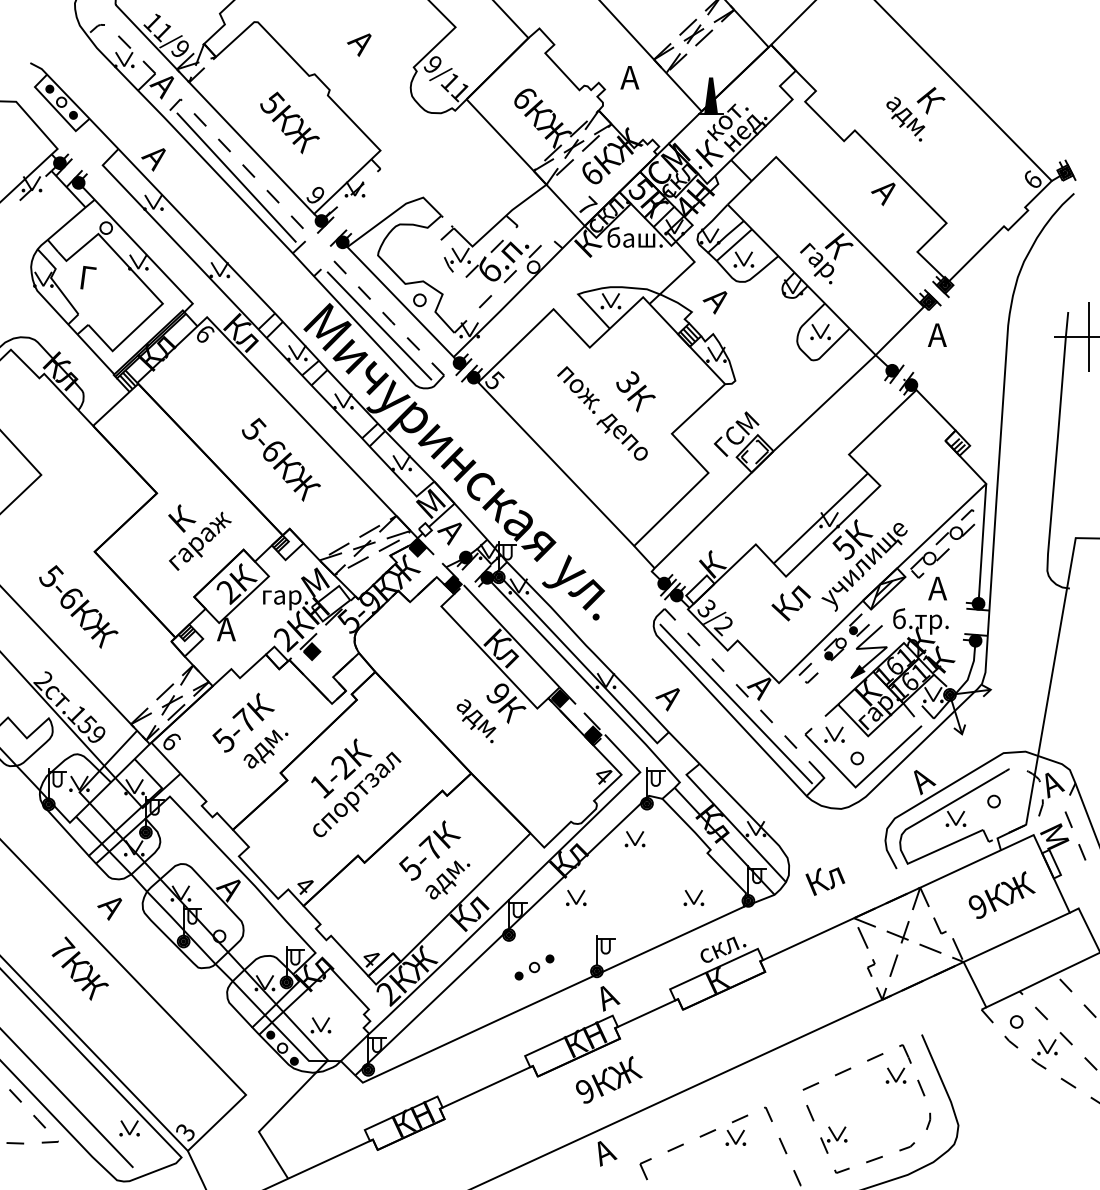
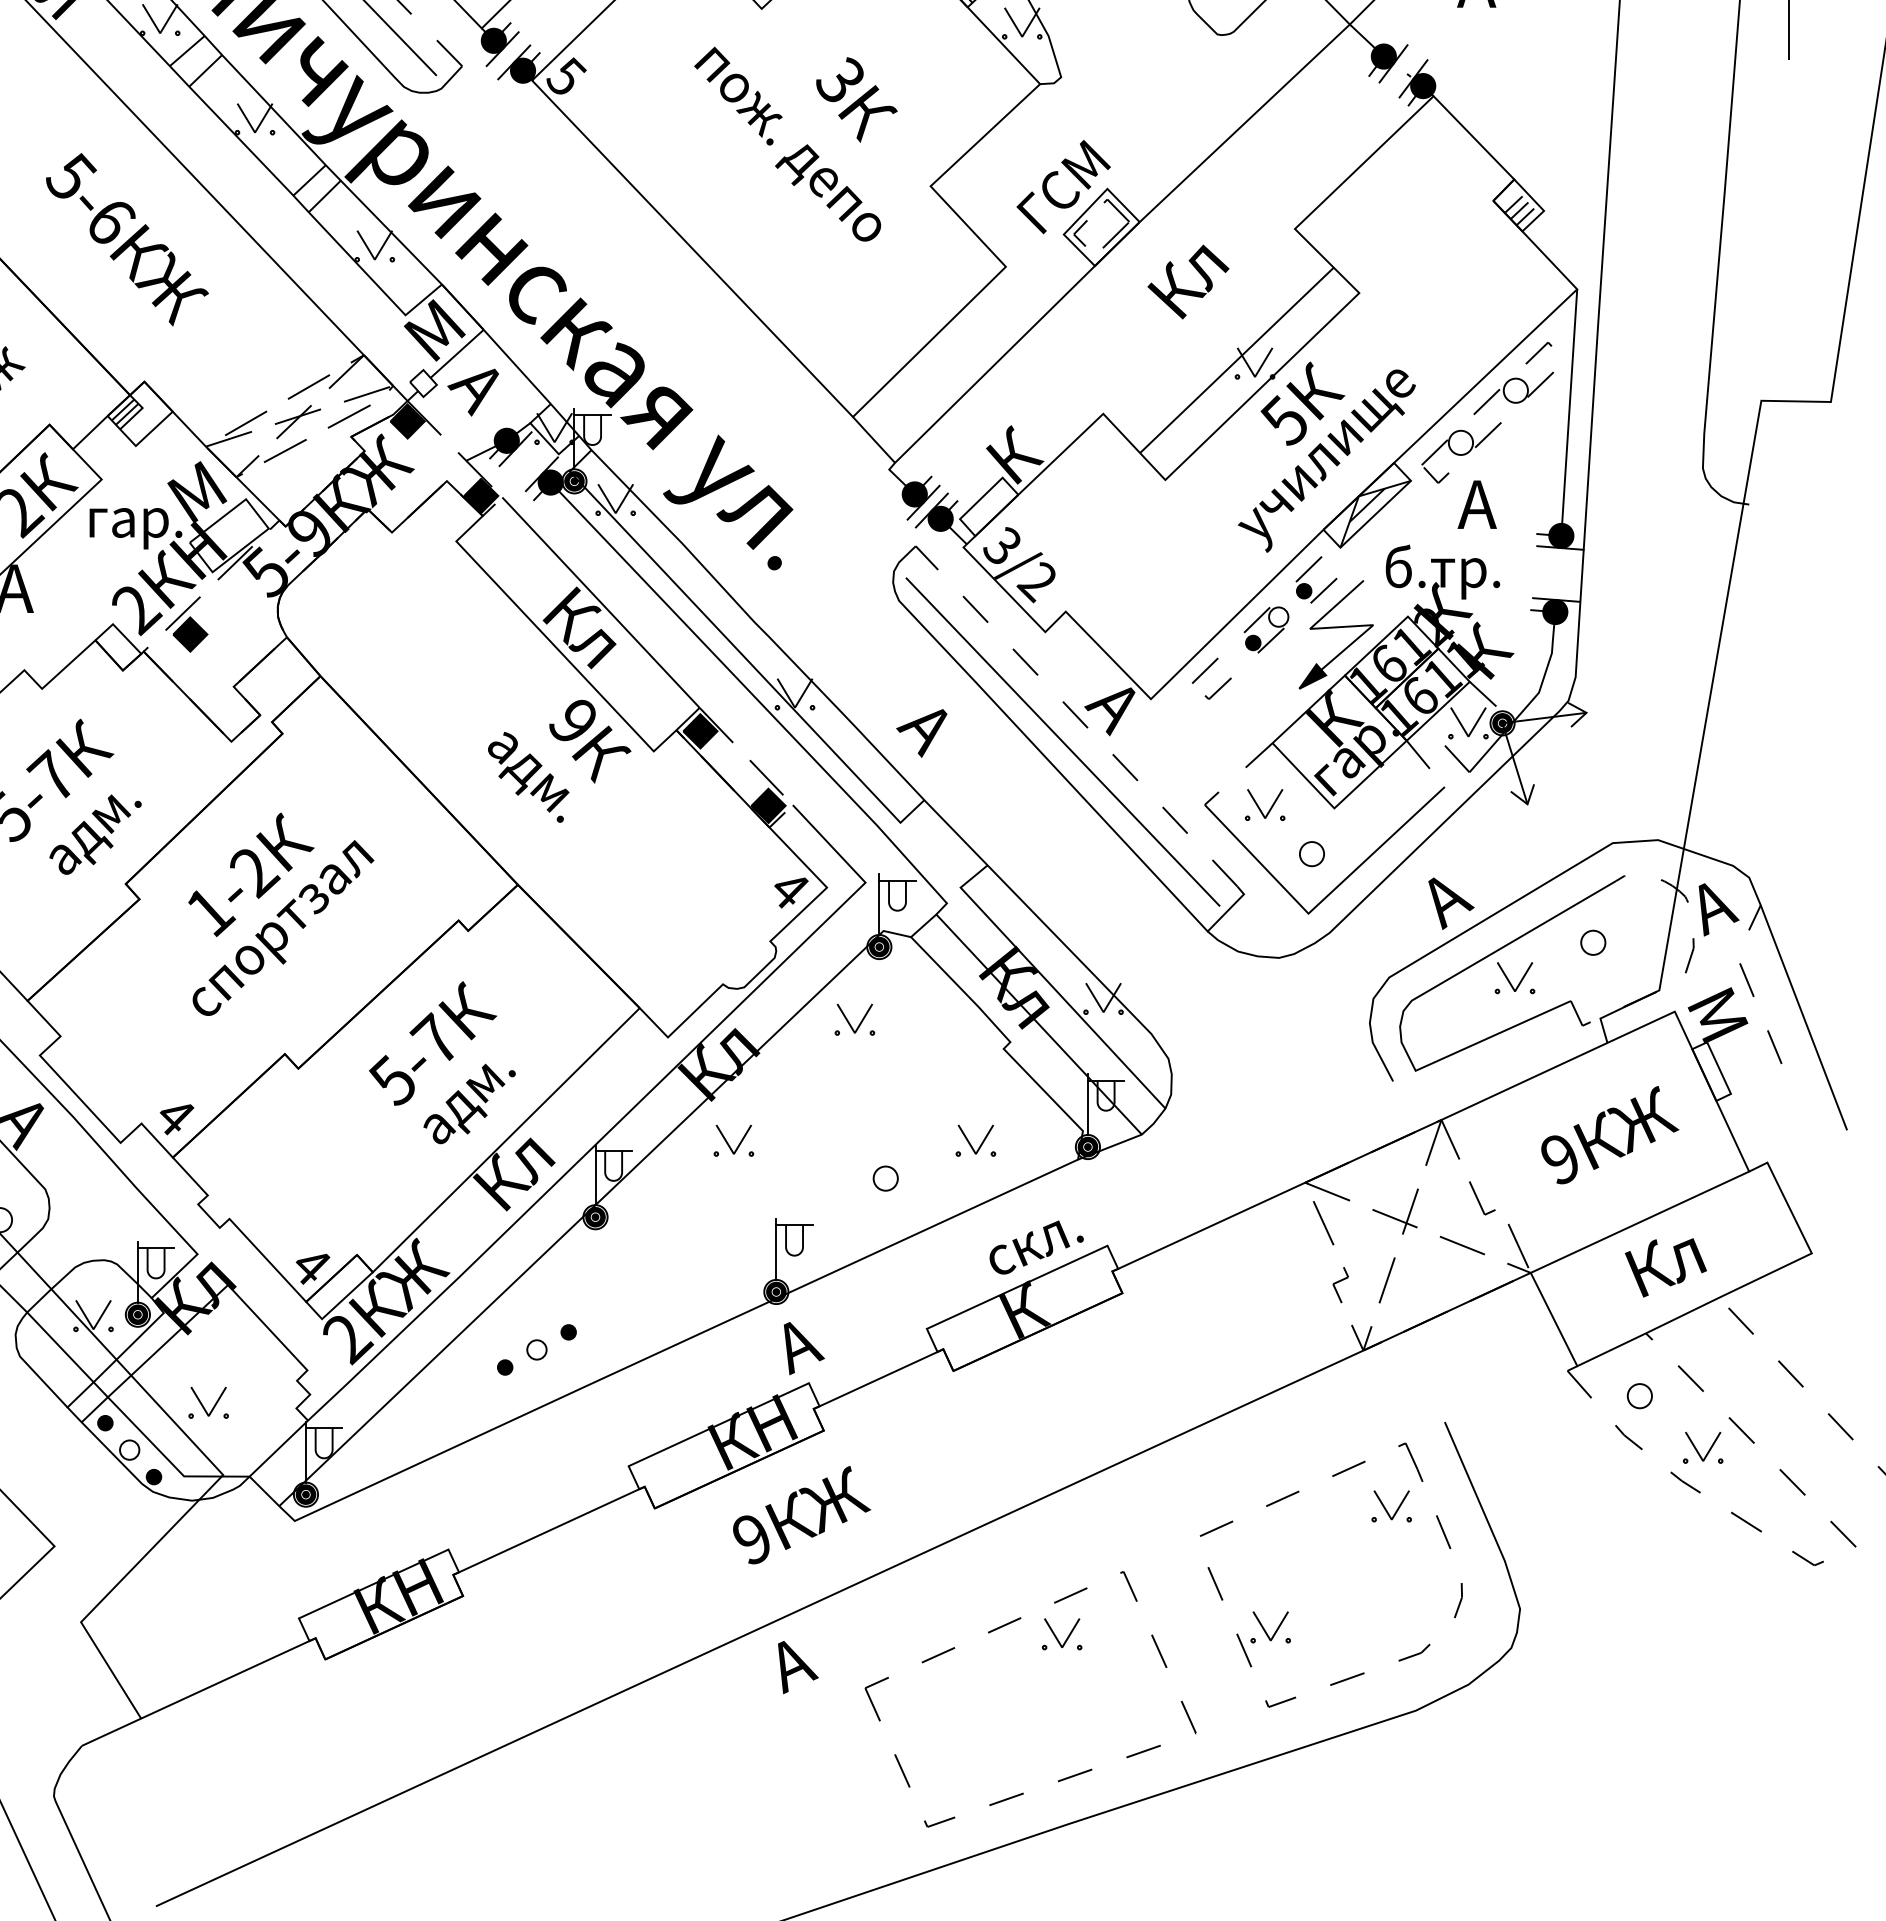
text: (790, 603) -> (1186, 282), moved
text: (825, 881) -> (1666, 1267), moved
part: (649, 915) -> (884, 1177), added
part: (534, 967) -> (536, 1349), moved

